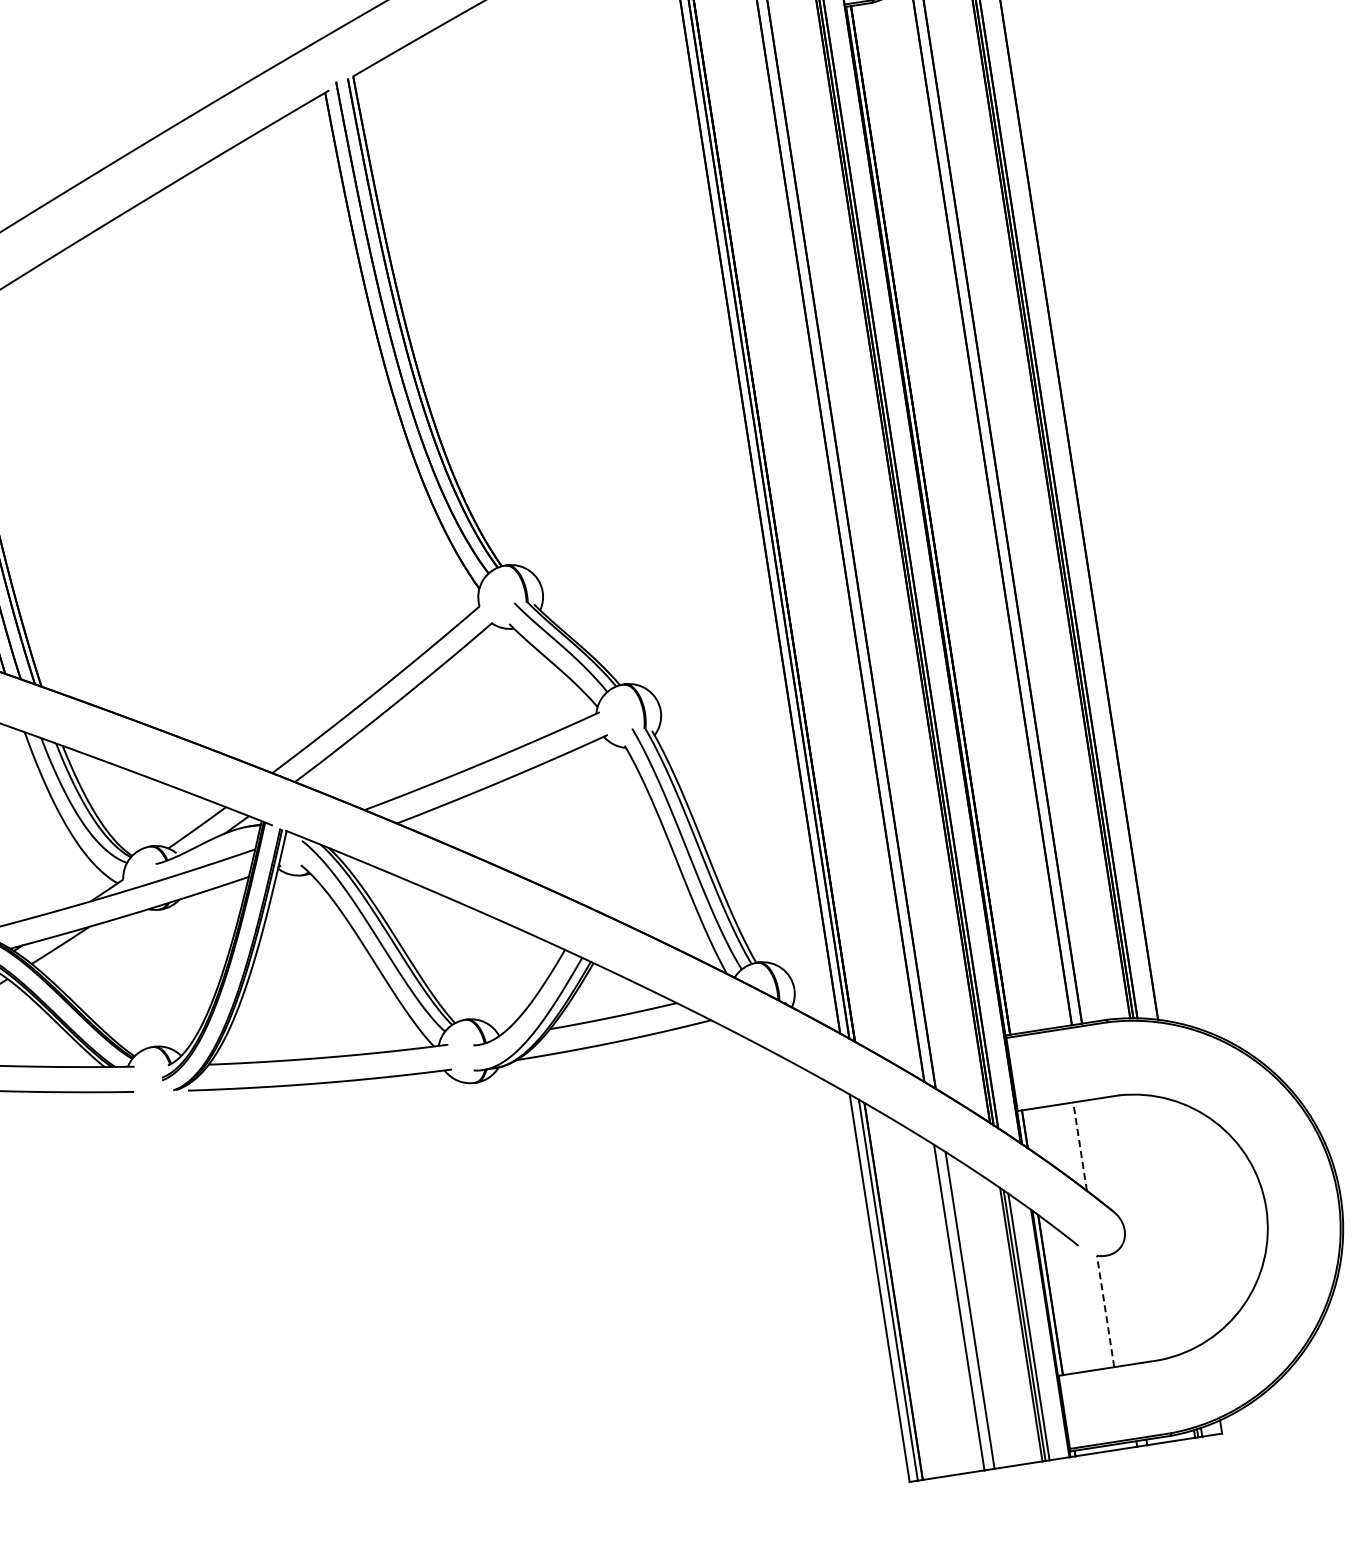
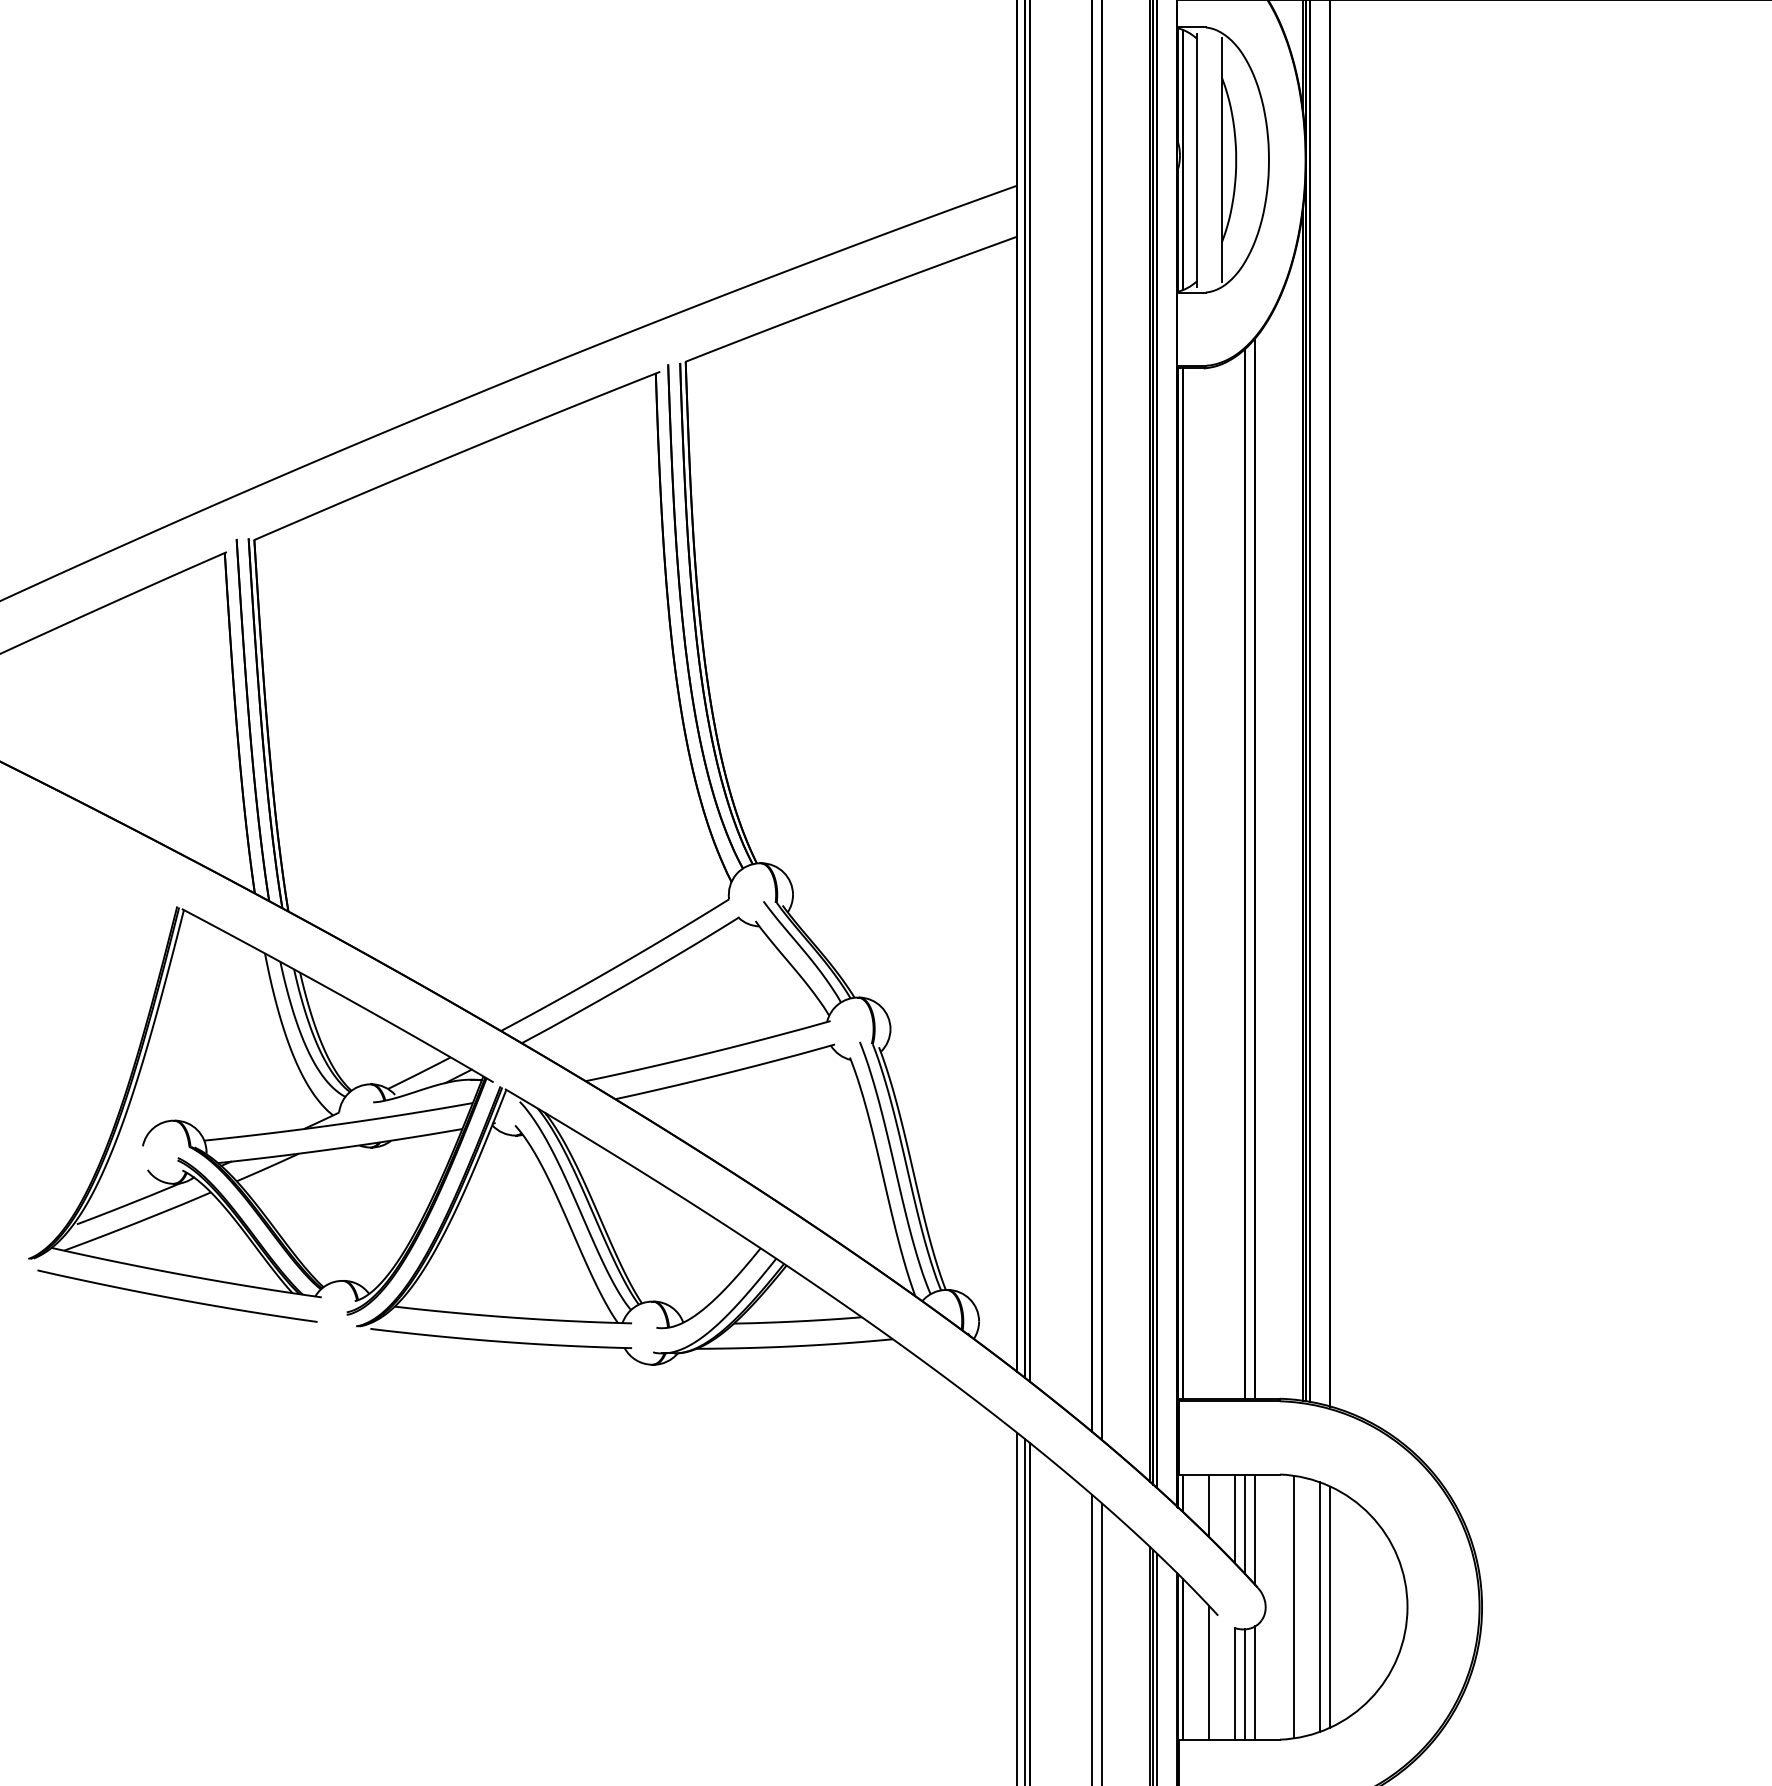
line: (1052, 1137) -> (1209, 1505), added
line: (1079, 1146) -> (1234, 1518), dashed -> solid
line: (1091, 1150) -> (1245, 1524), added
line: (1102, 1154) -> (1255, 1529), added
line: (1189, 1219) -> (1330, 1606), added
line: (1178, 1221) -> (1319, 1606), added
line: (1153, 1224) -> (1294, 1606), added
line: (1078, 1304) -> (1209, 1672), added
line: (1126, 1306) -> (1255, 1682), added
line: (1116, 1310) -> (1245, 1684), added
line: (1105, 1311) -> (1234, 1683), dashed -> solid

